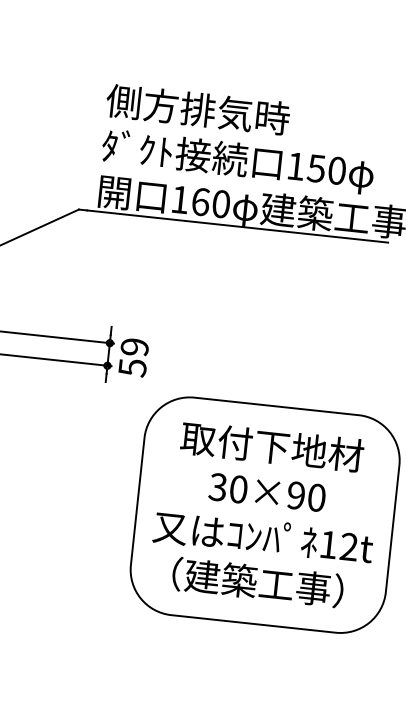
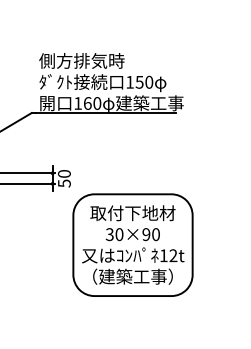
text: (135, 346) -> (64, 173), 59 -> 50

